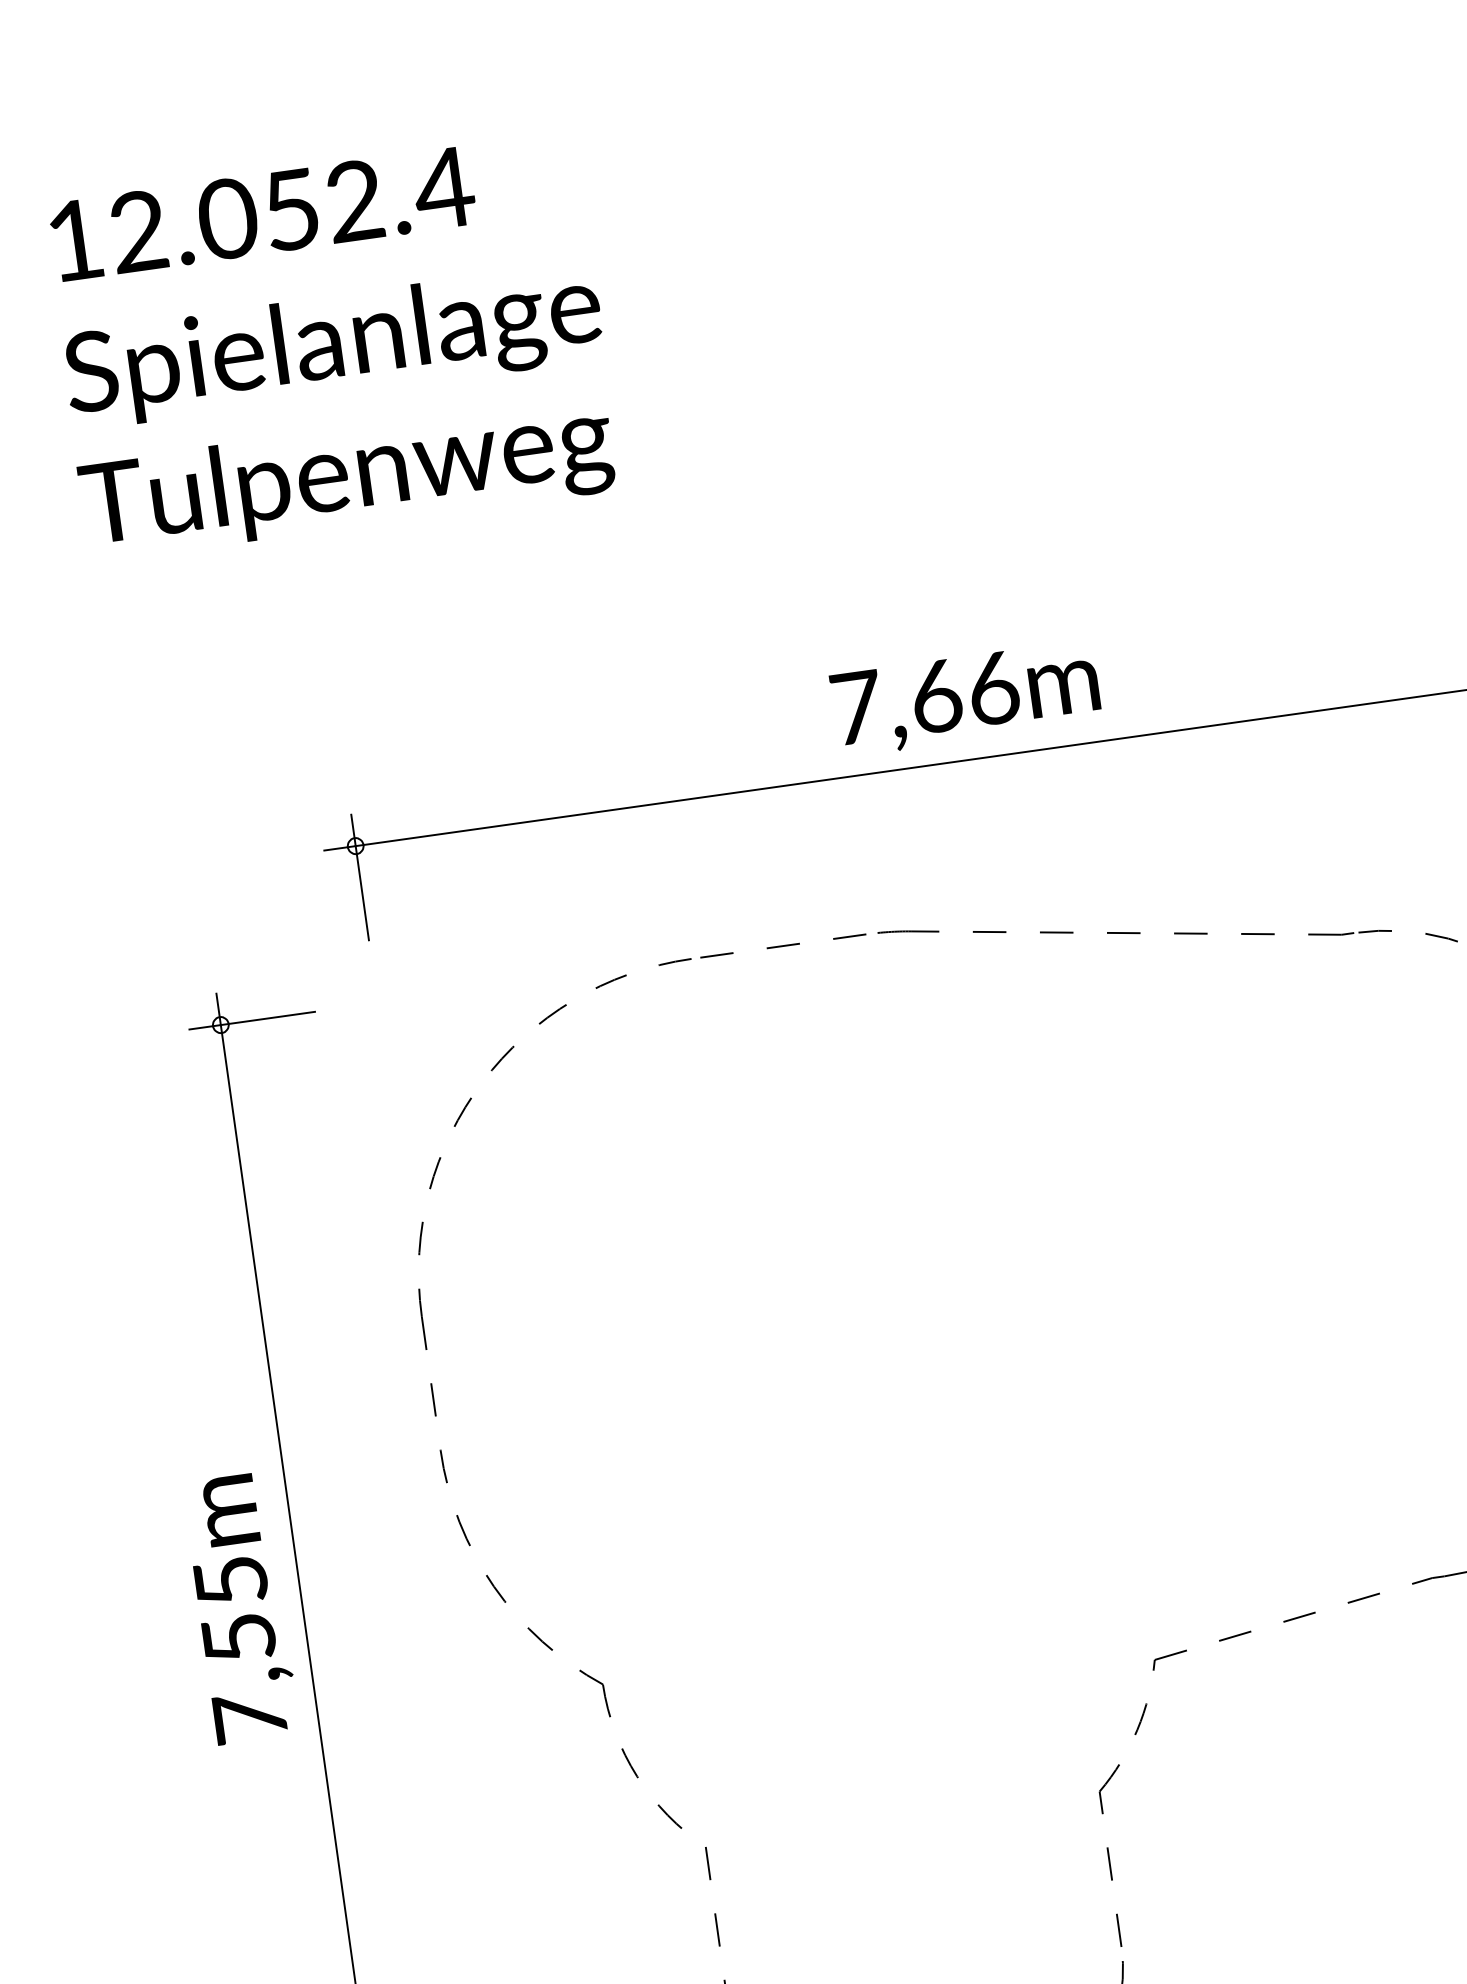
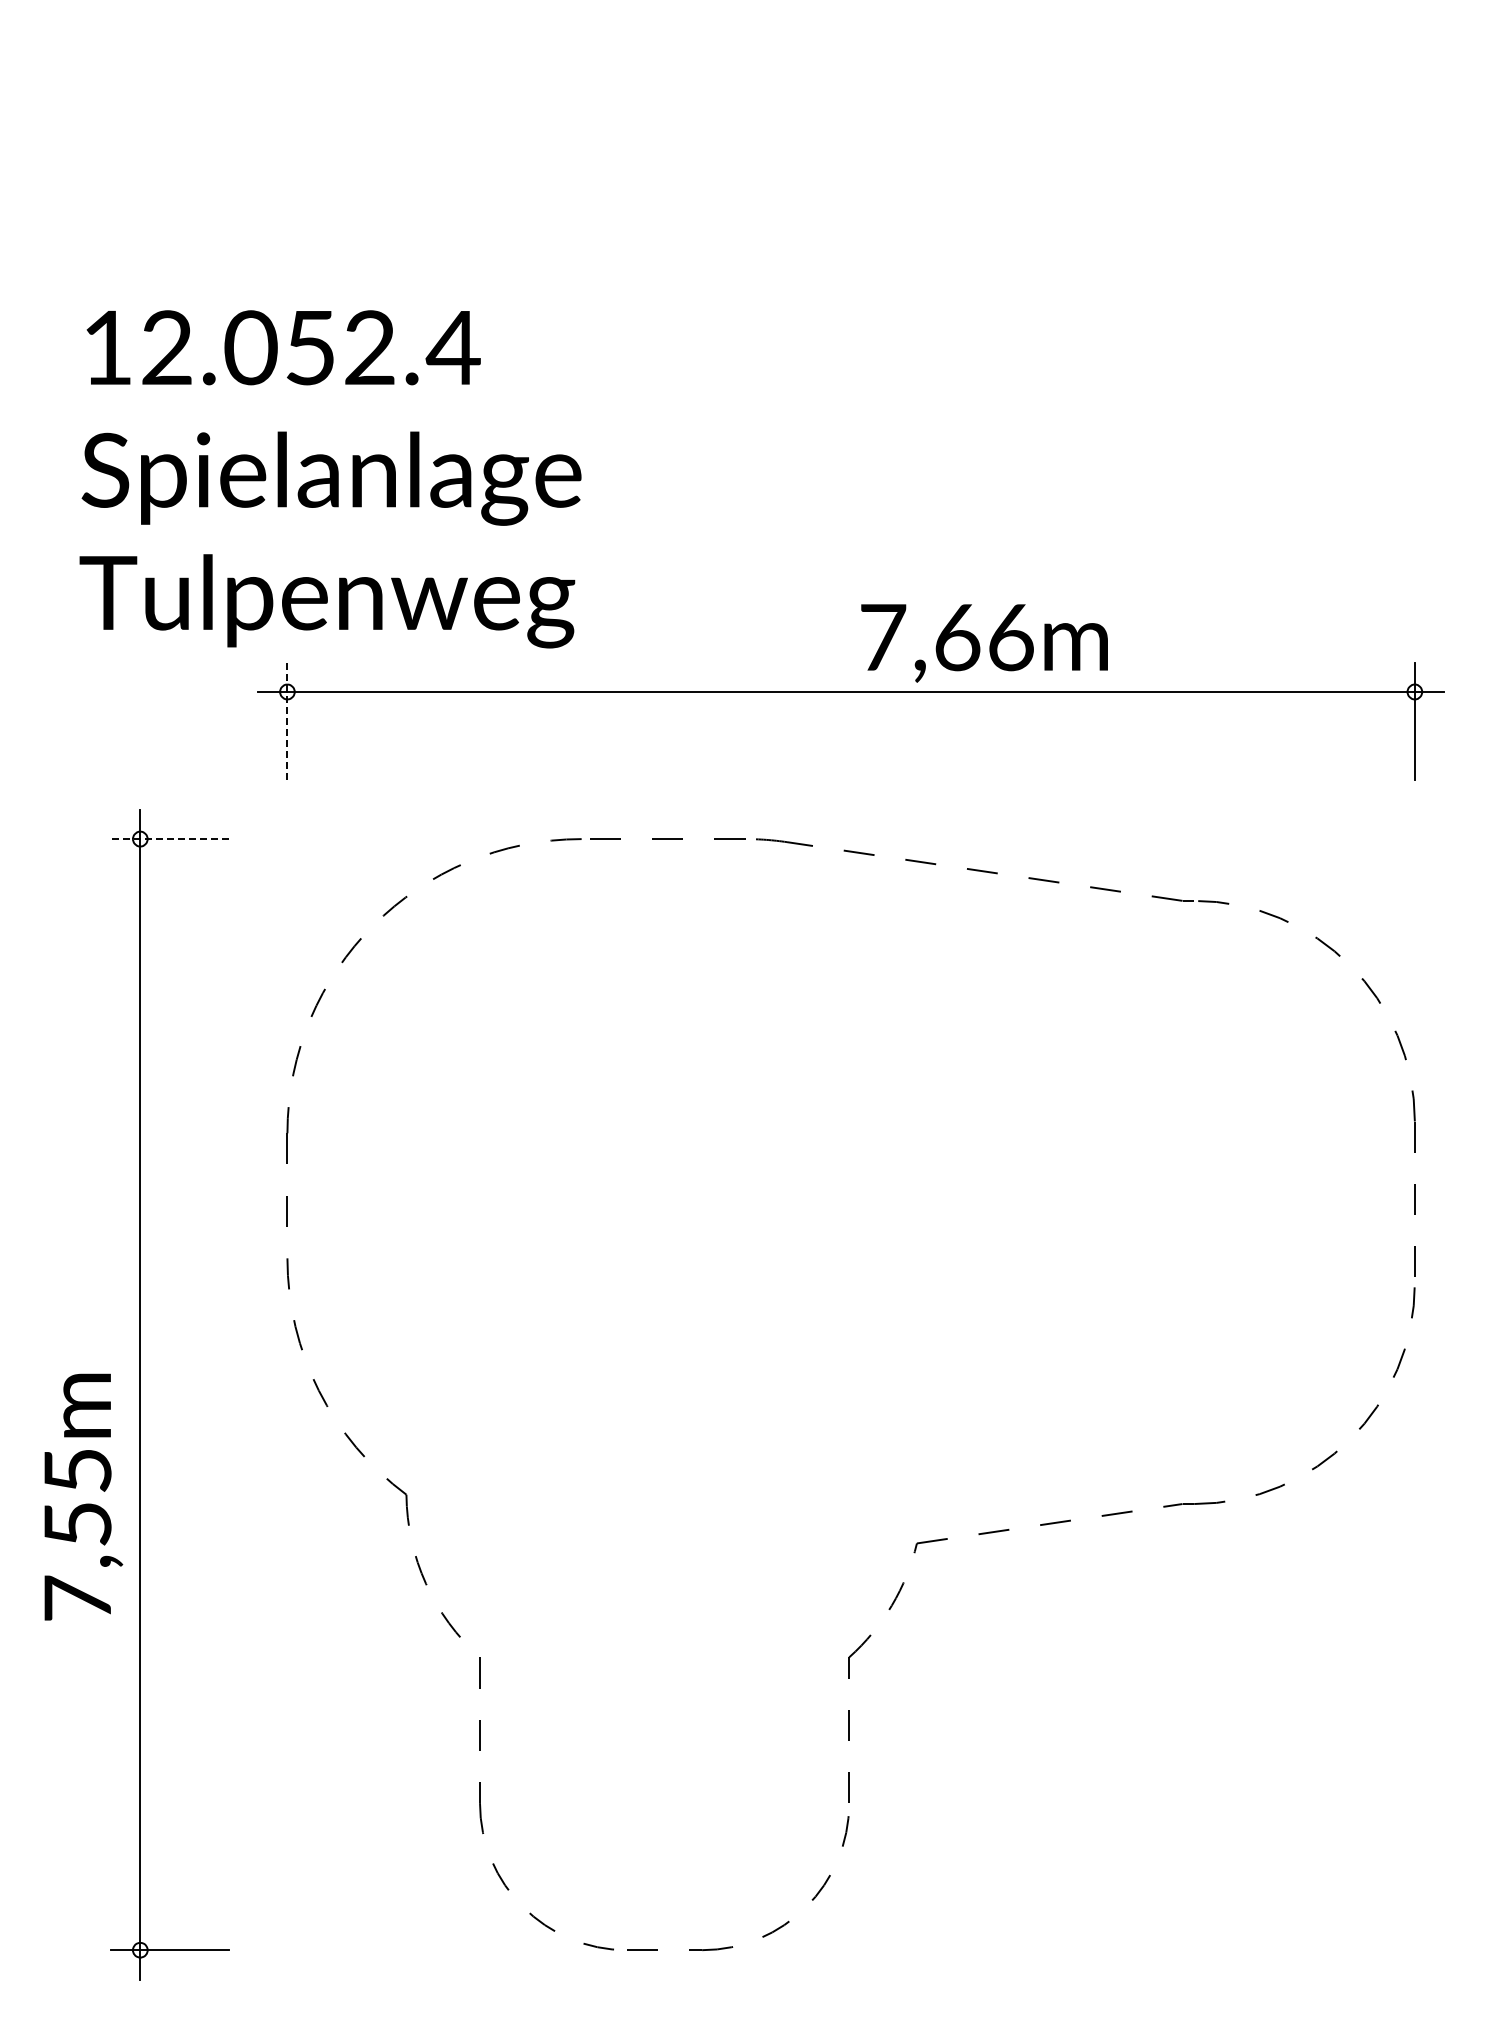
text: (332, 347) -> (330, 479), moved
text: (965, 698) -> (984, 643), moved
line: (360, 877) -> (287, 721), solid -> dashed
line: (252, 1021) -> (169, 839), solid -> dashed
text: (240, 1607) -> (83, 1496), moved

